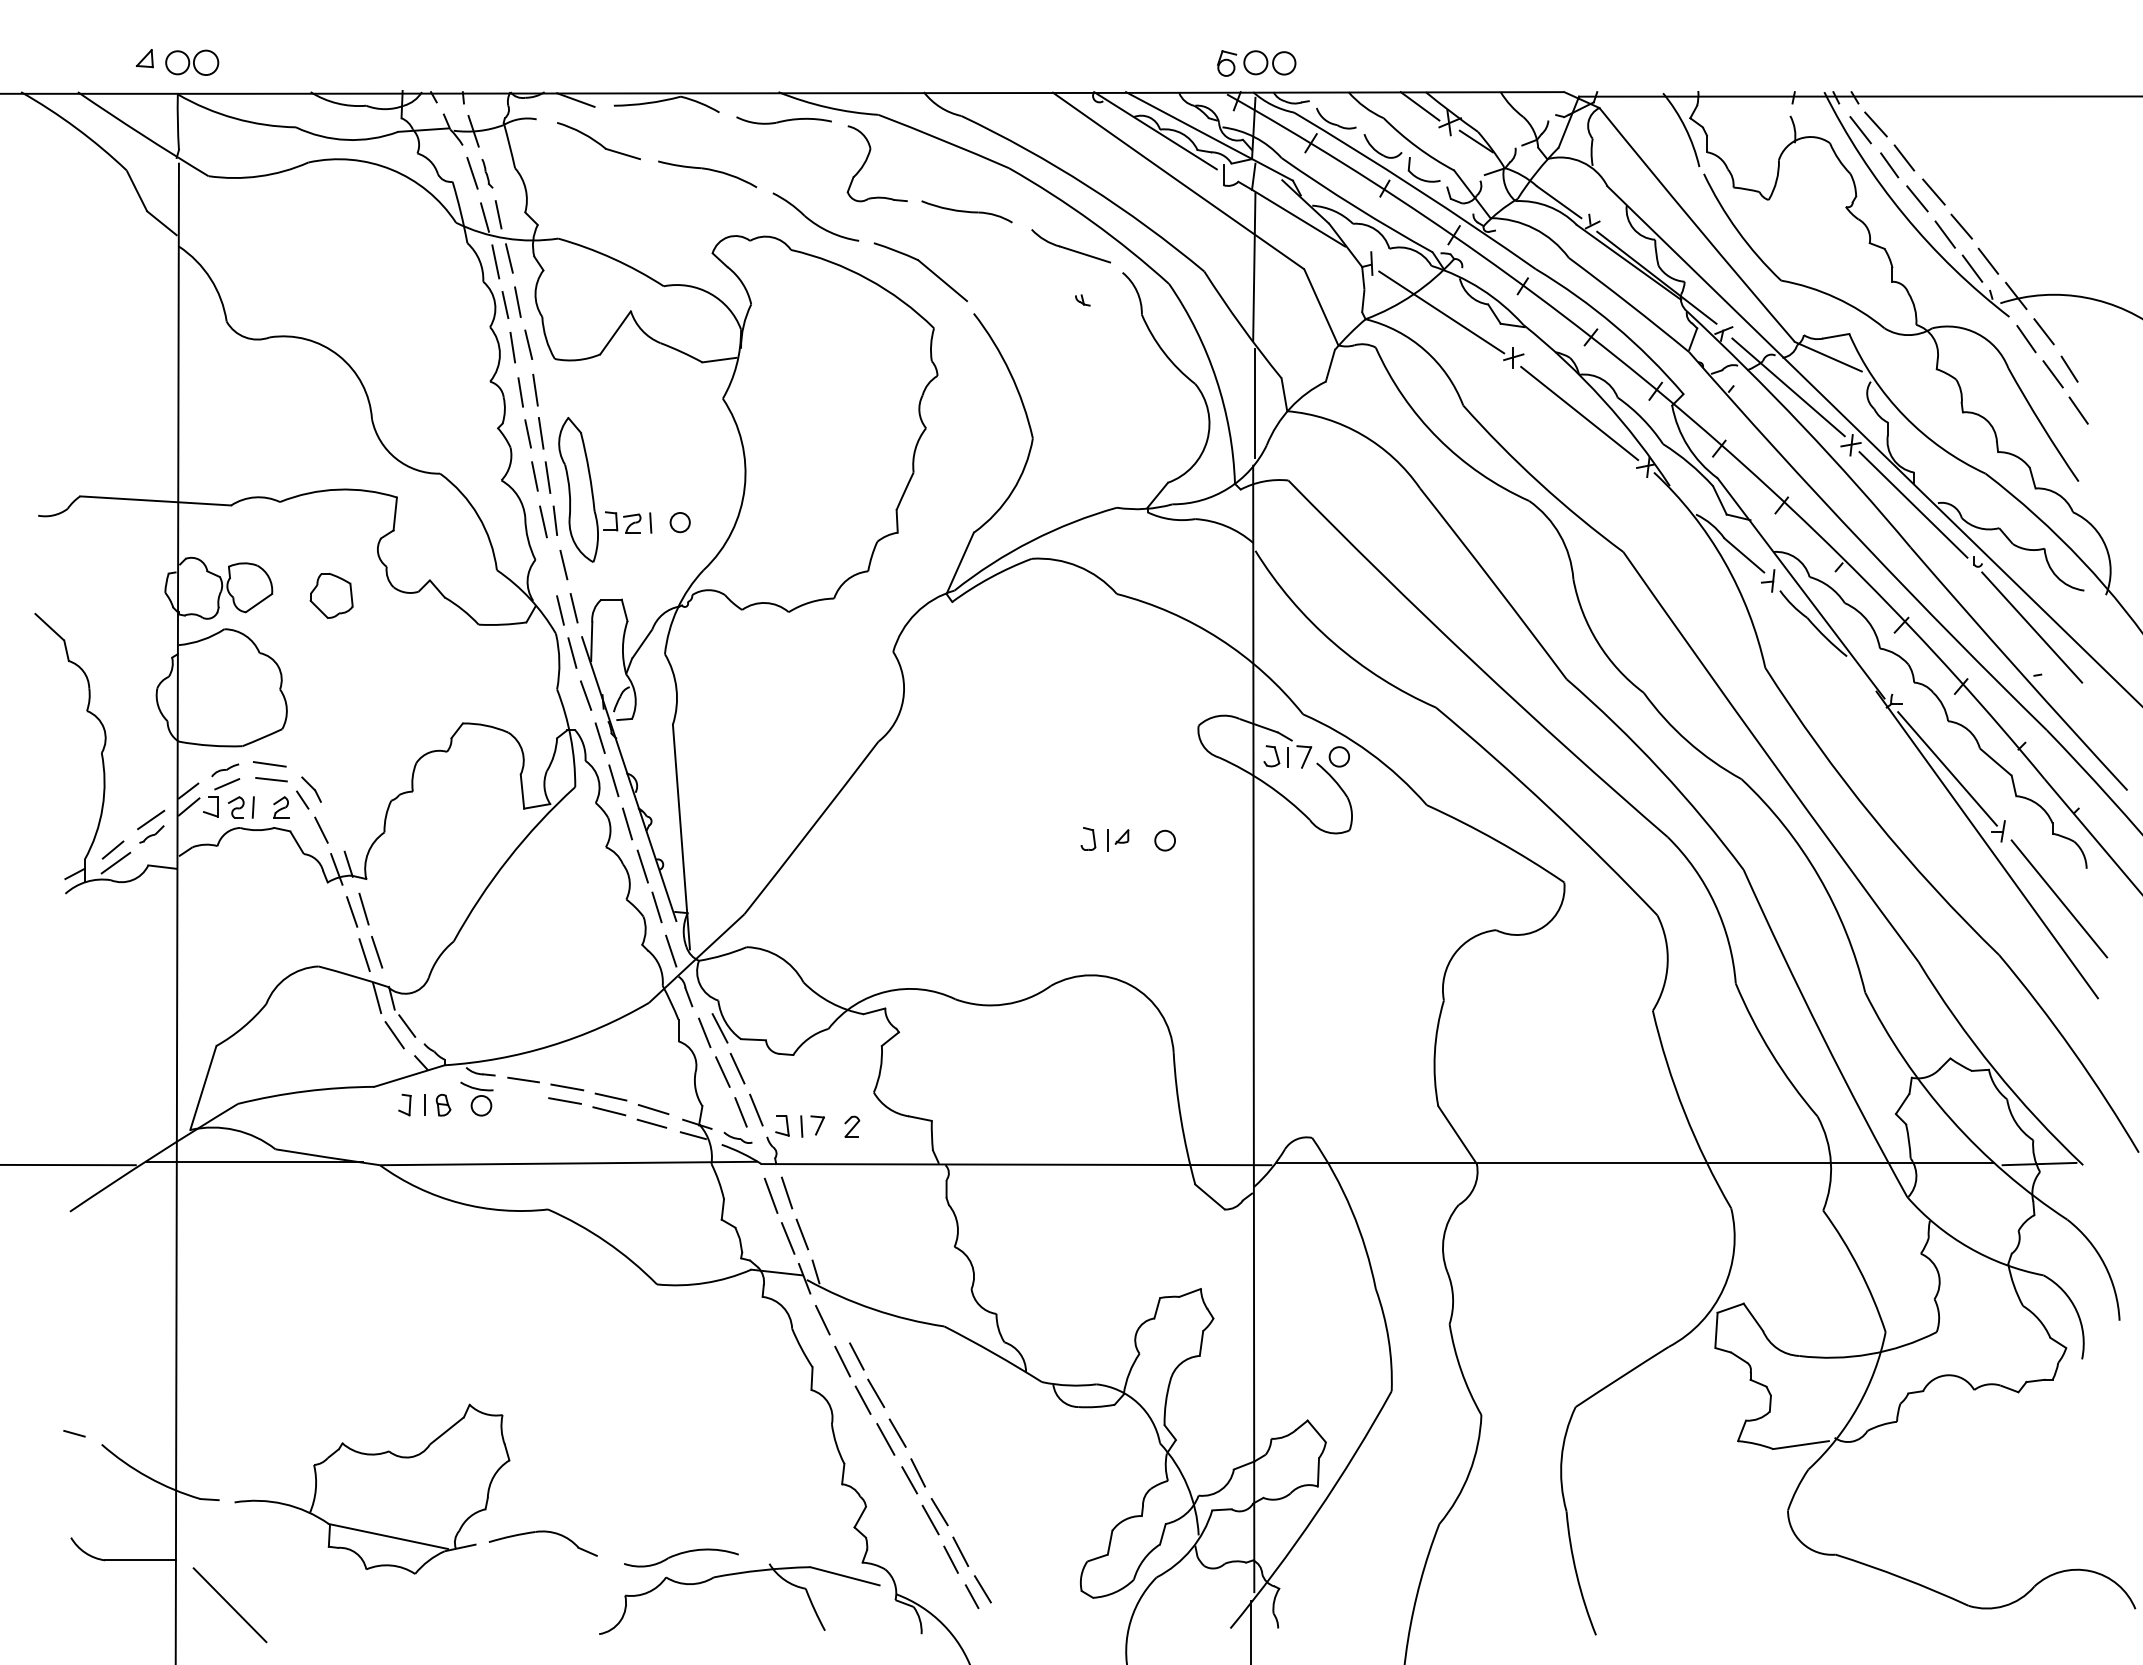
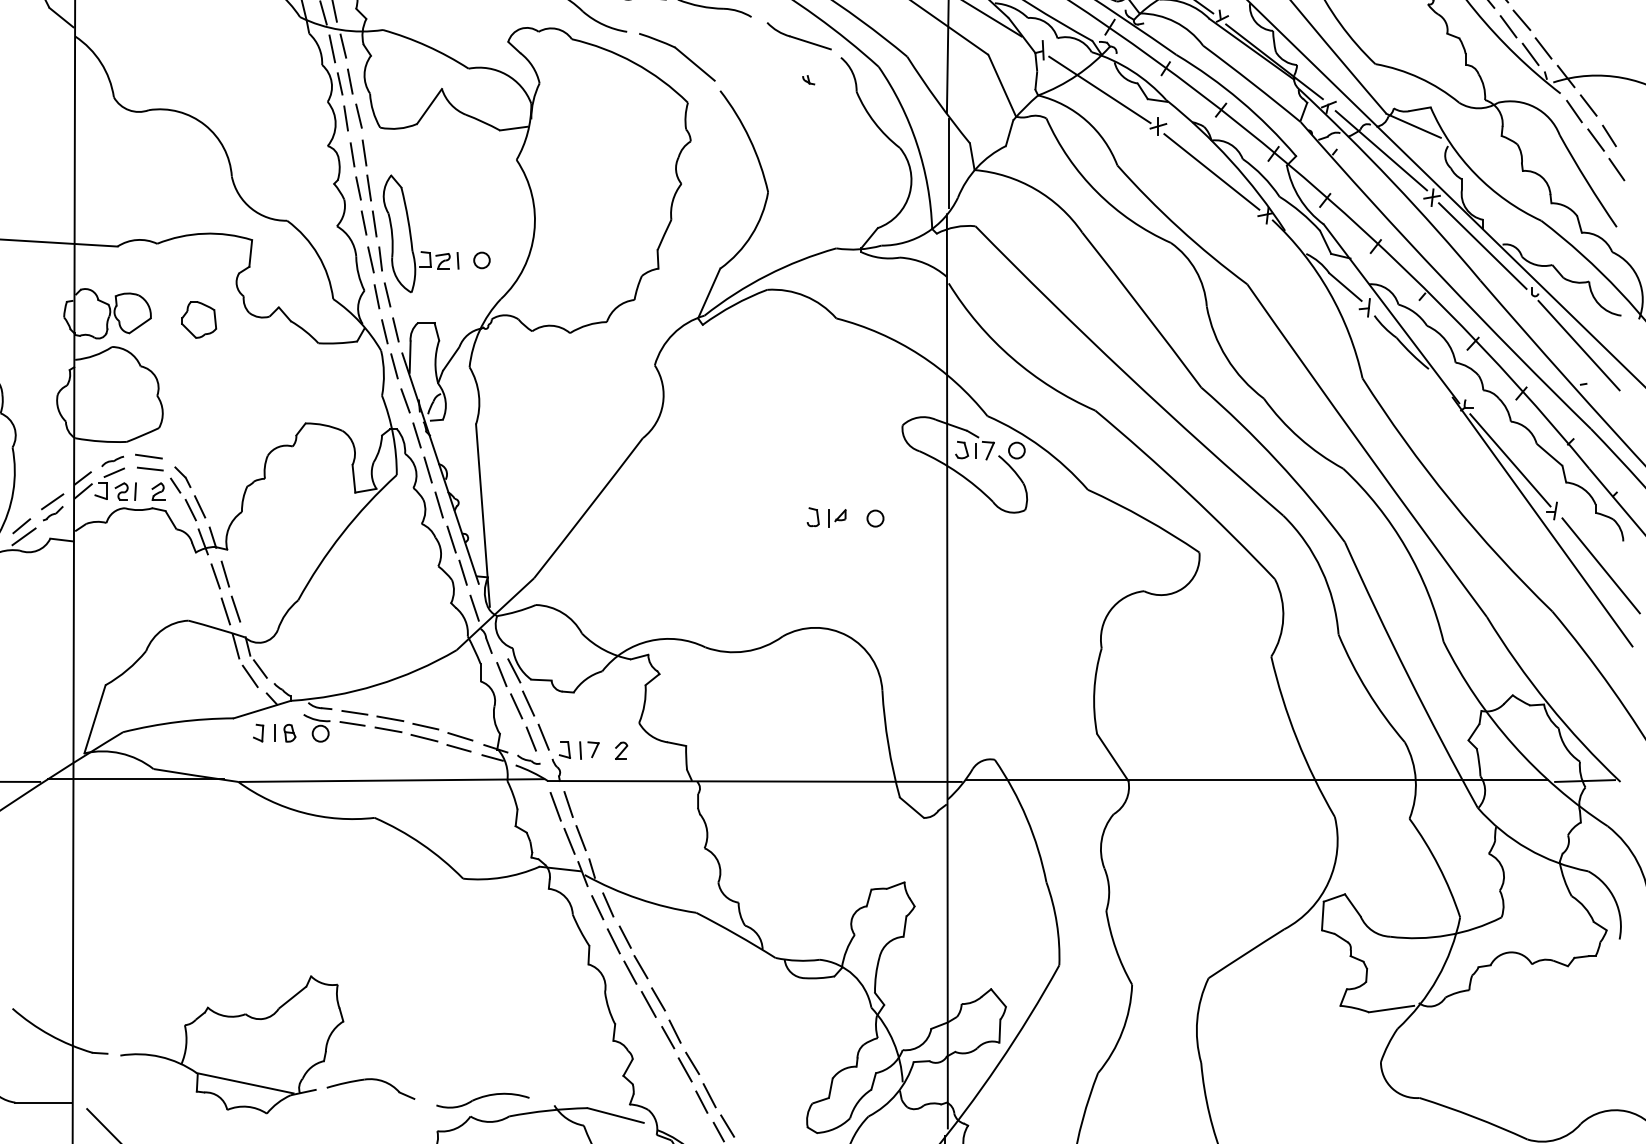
line: (550, 567) -> (376, 296), added
line: (332, 826) -> (199, 507), added
line: (520, 1093) -> (352, 723), added
line: (835, 1316) -> (607, 904), added

